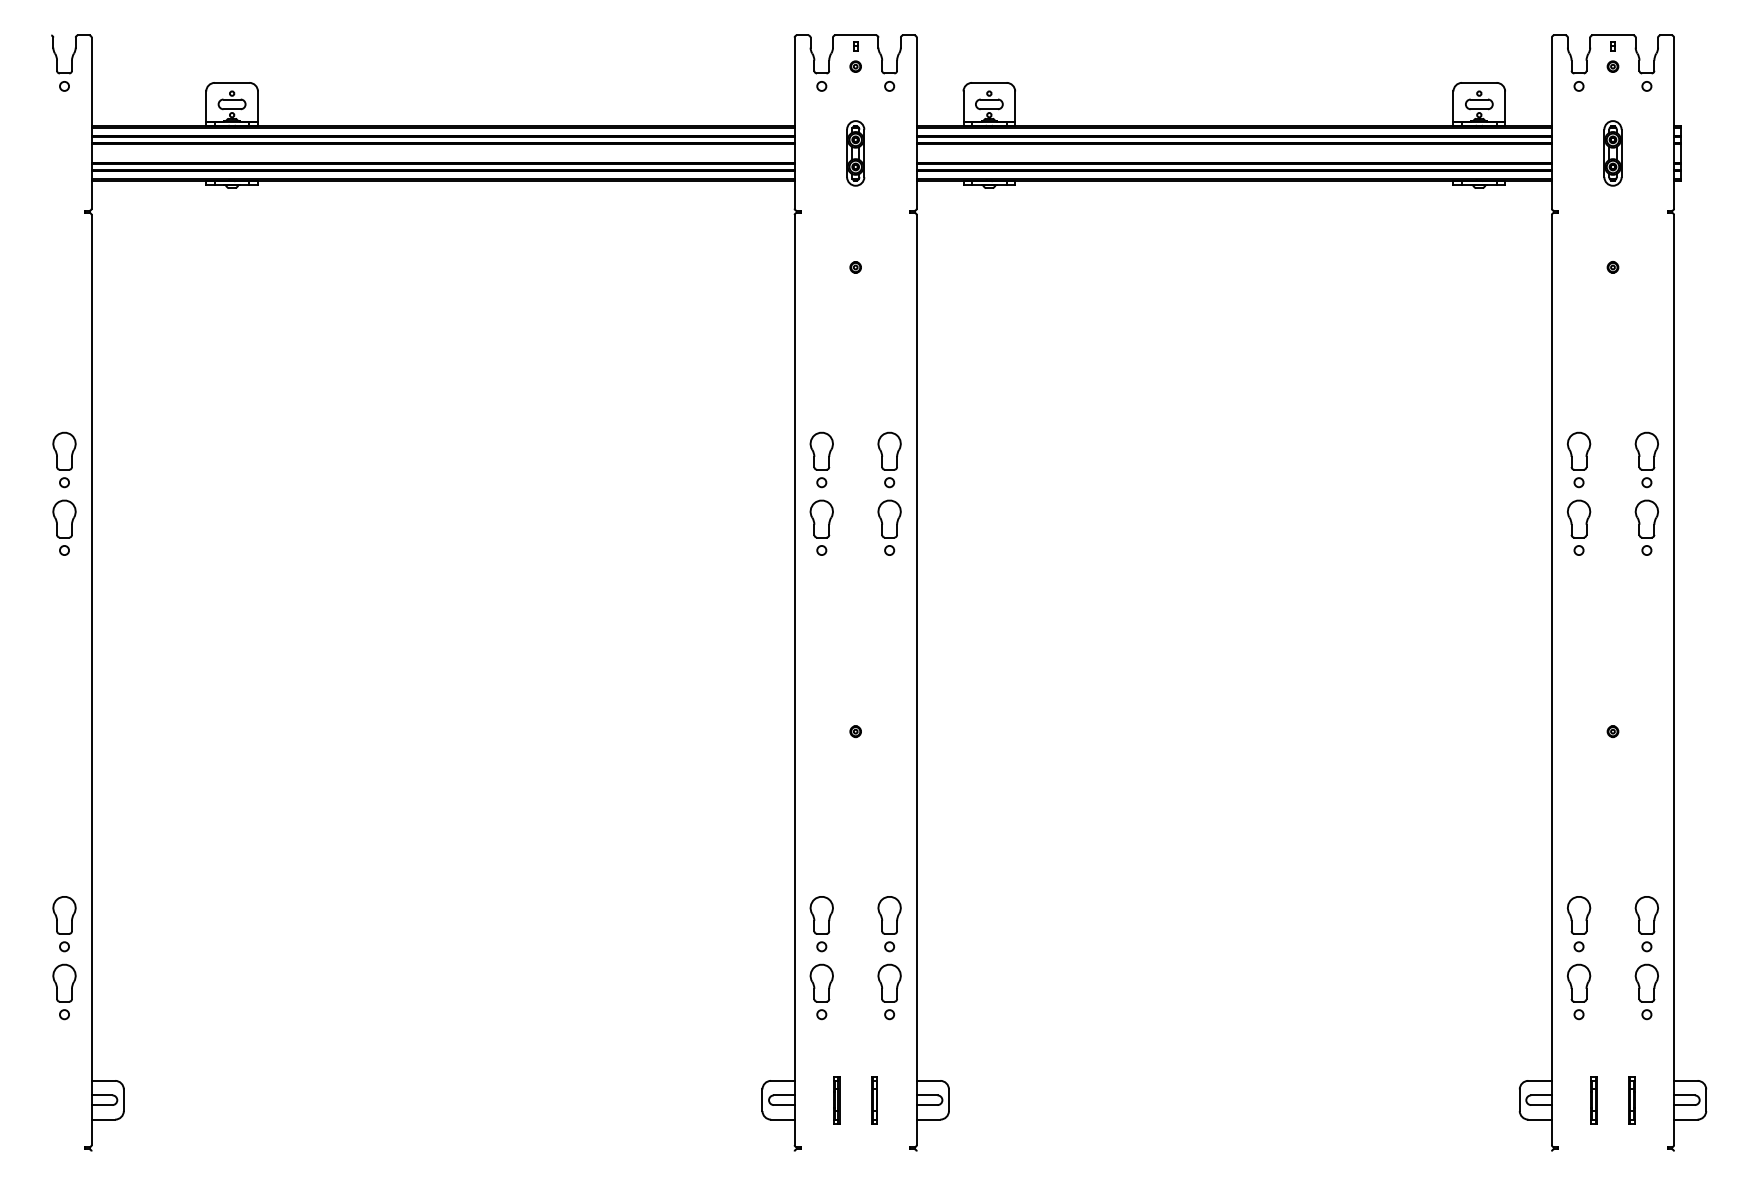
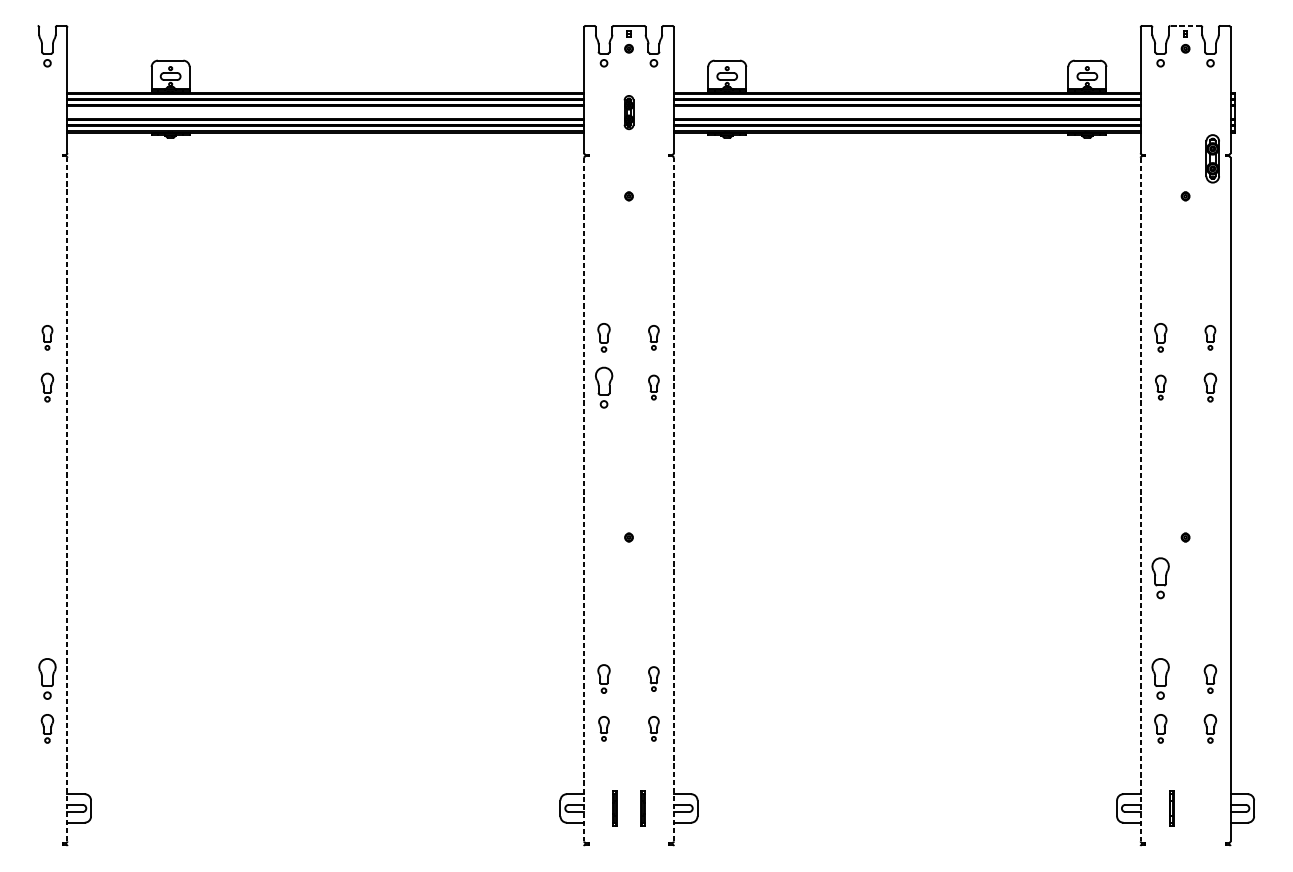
line: (1613, 35) -> (1185, 25), solid -> dashed
part: (855, 153) -> (628, 112), size x0.7
part: (1612, 153) -> (1212, 158), moved
part: (64, 459) -> (47, 337), size x0.6
part: (821, 459) -> (603, 337), size x0.7
part: (889, 459) -> (653, 337), size x0.6
part: (1579, 459) -> (1161, 337), size x0.7
part: (1646, 459) -> (1210, 337), size x0.6
part: (64, 527) -> (47, 387), size x0.7
part: (889, 527) -> (653, 387), size x0.6
part: (1579, 527) -> (1161, 387), size x0.6
part: (1646, 527) -> (1210, 387), size x0.7
line: (91, 680) -> (67, 499), solid -> dashed
line: (794, 680) -> (584, 499), solid -> dashed
line: (916, 680) -> (673, 499), solid -> dashed
line: (1551, 680) -> (1140, 499), solid -> dashed
part: (1579, 787) -> (1161, 578), added
part: (821, 924) -> (603, 679), size x0.7
part: (889, 924) -> (653, 679), size x0.6
part: (1646, 924) -> (1210, 679), size x0.7
part: (64, 991) -> (47, 728), size x0.7
part: (821, 991) -> (603, 728), size x0.6
part: (889, 991) -> (653, 728), size x0.6
part: (1579, 991) -> (1161, 728), size x0.7
part: (1646, 991) -> (1210, 728), size x0.7
part: (1631, 1100) -> (1199, 808), removed

